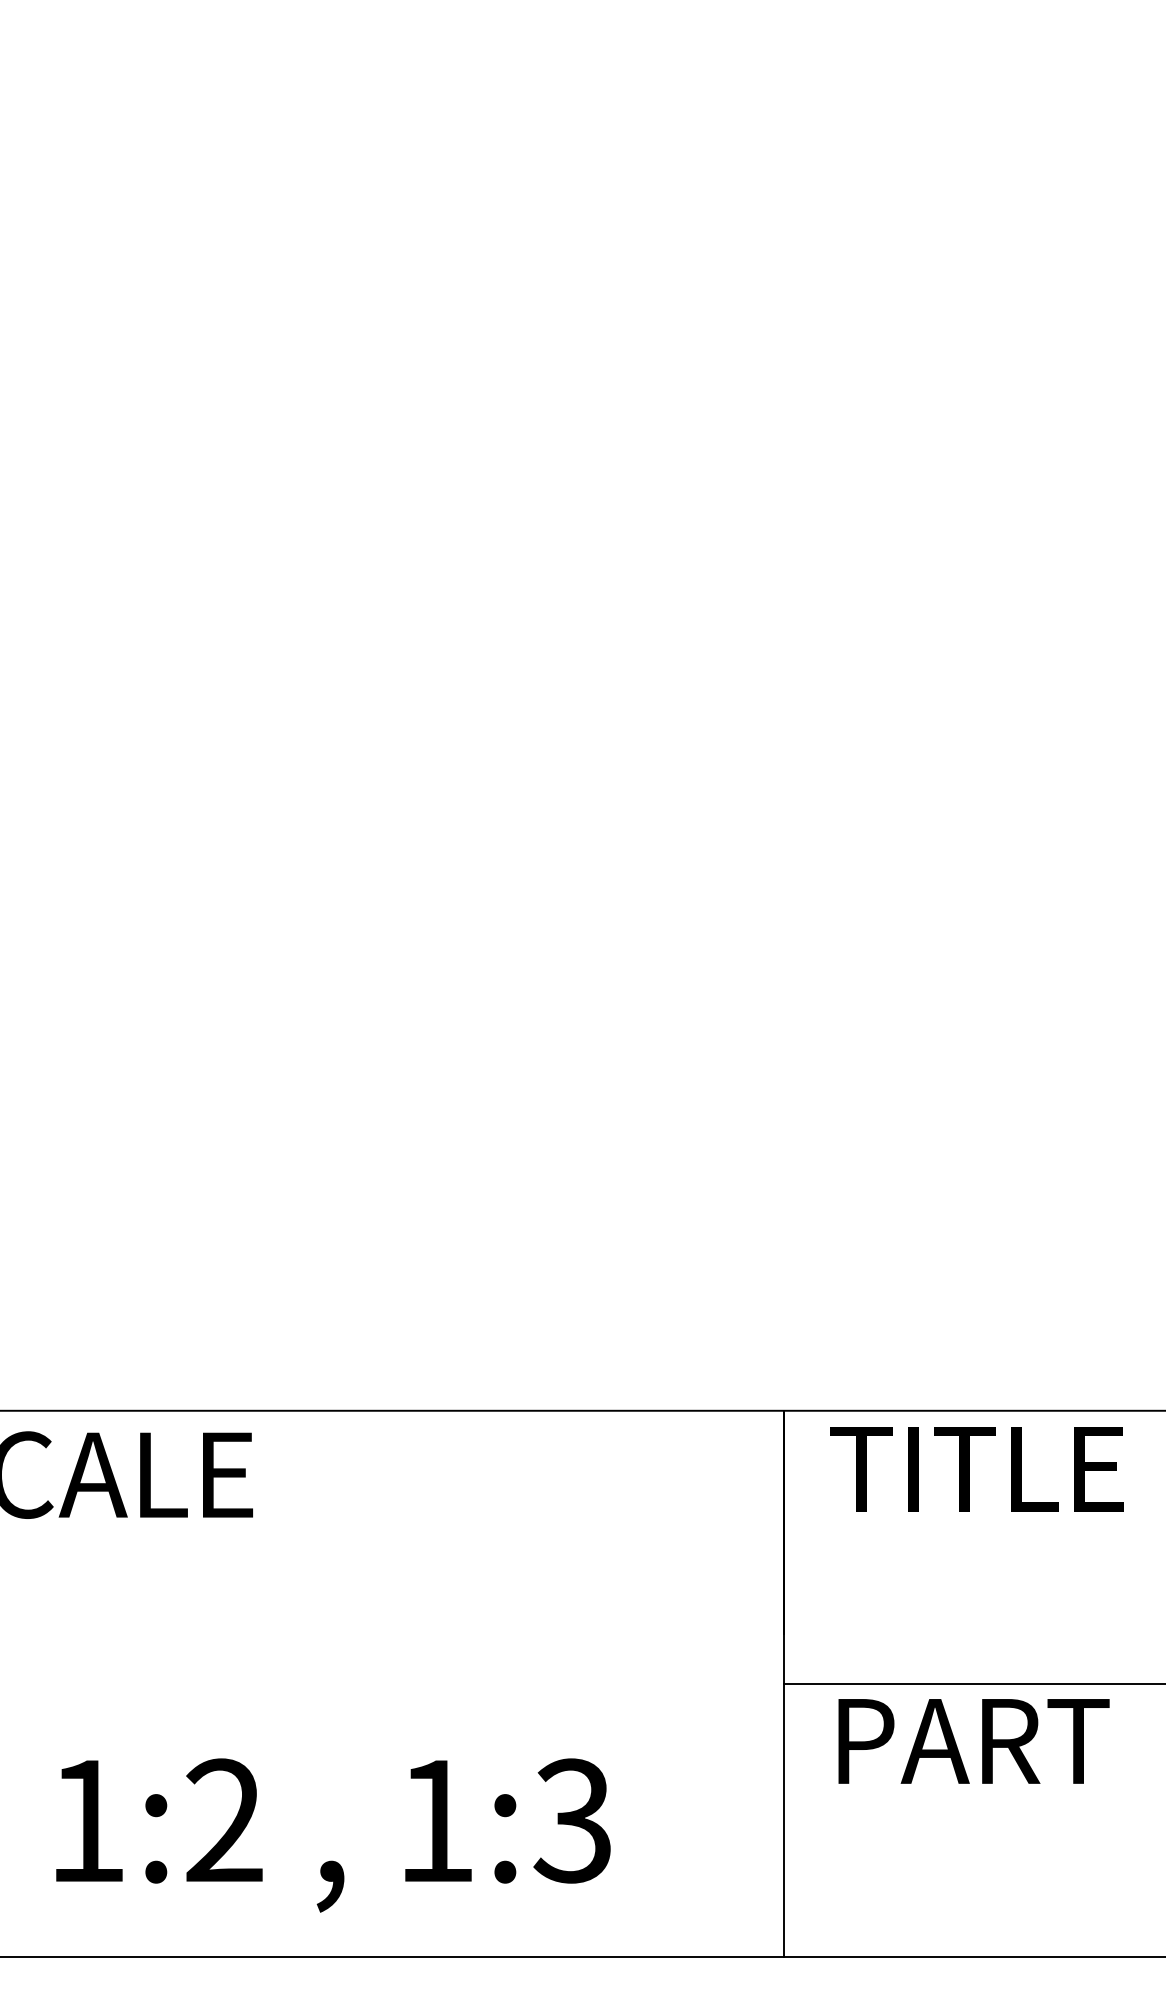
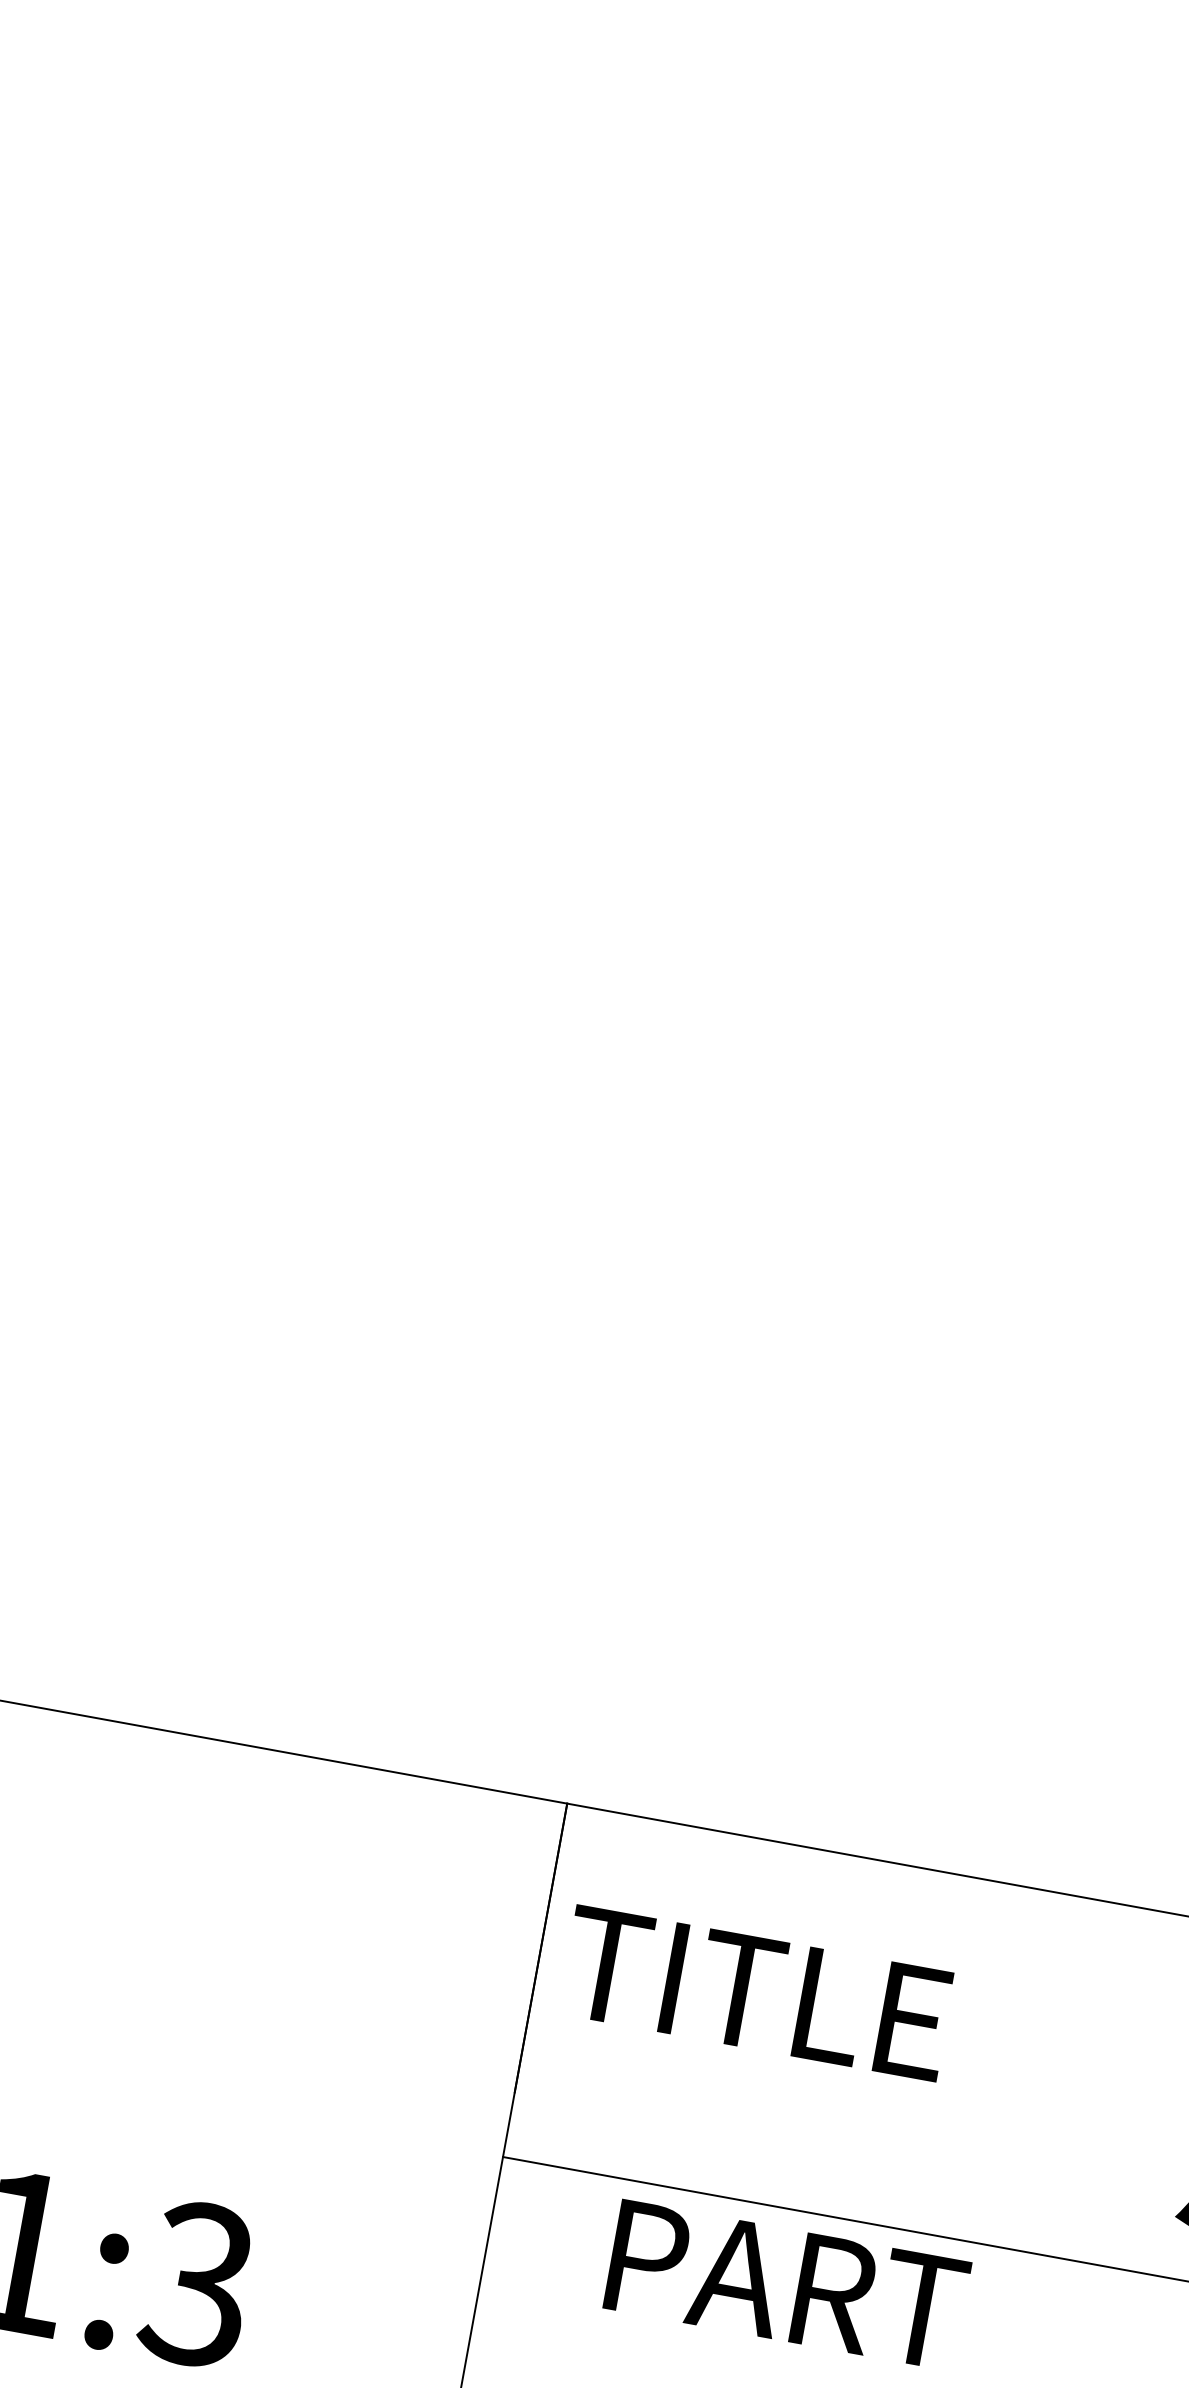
text: (976, 1469) -> (755, 1993), moved
text: (973, 1741) -> (786, 2285), moved

